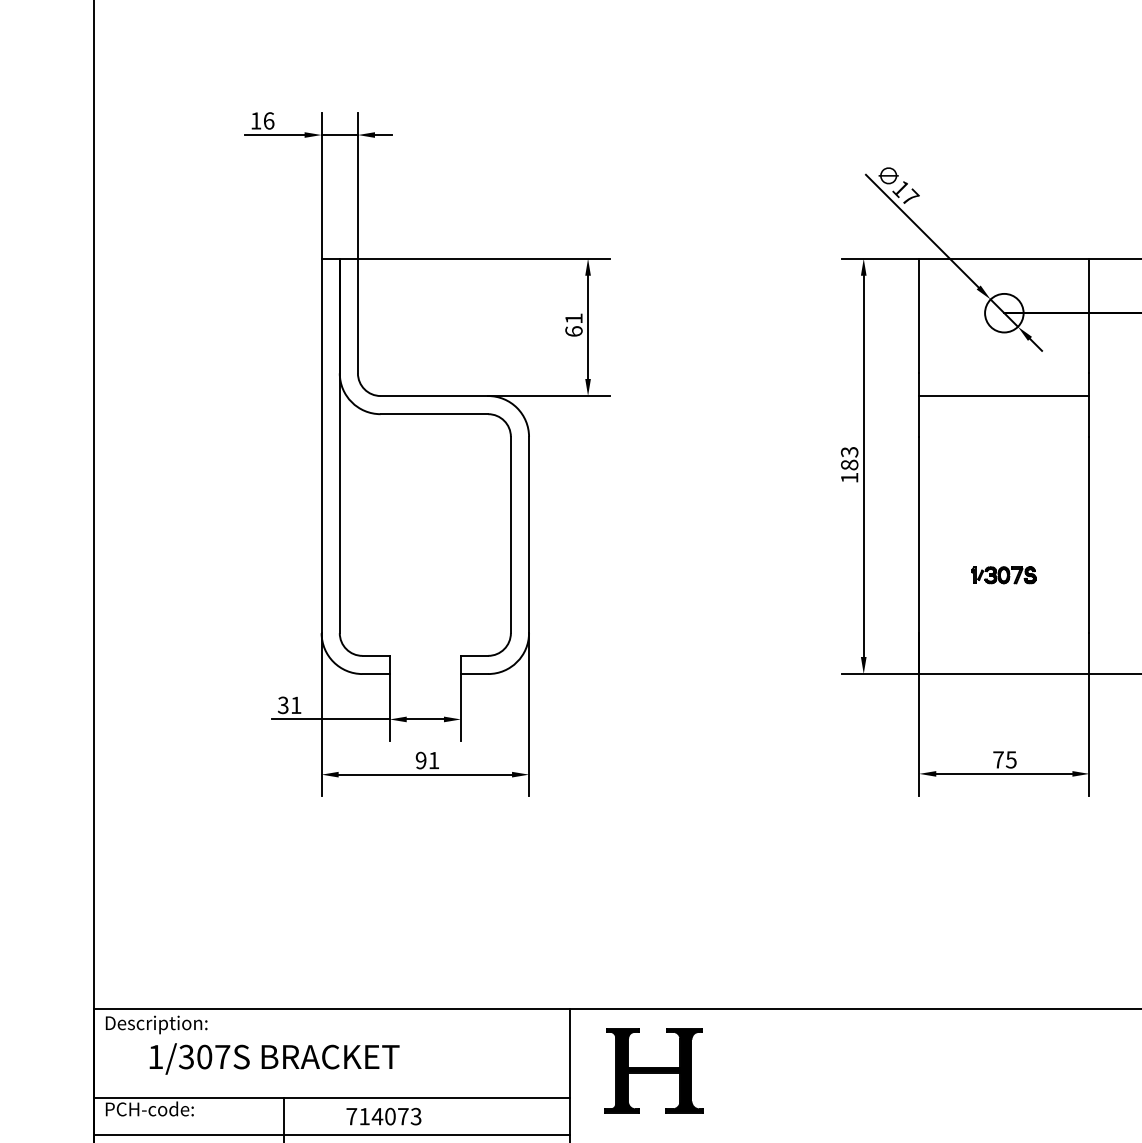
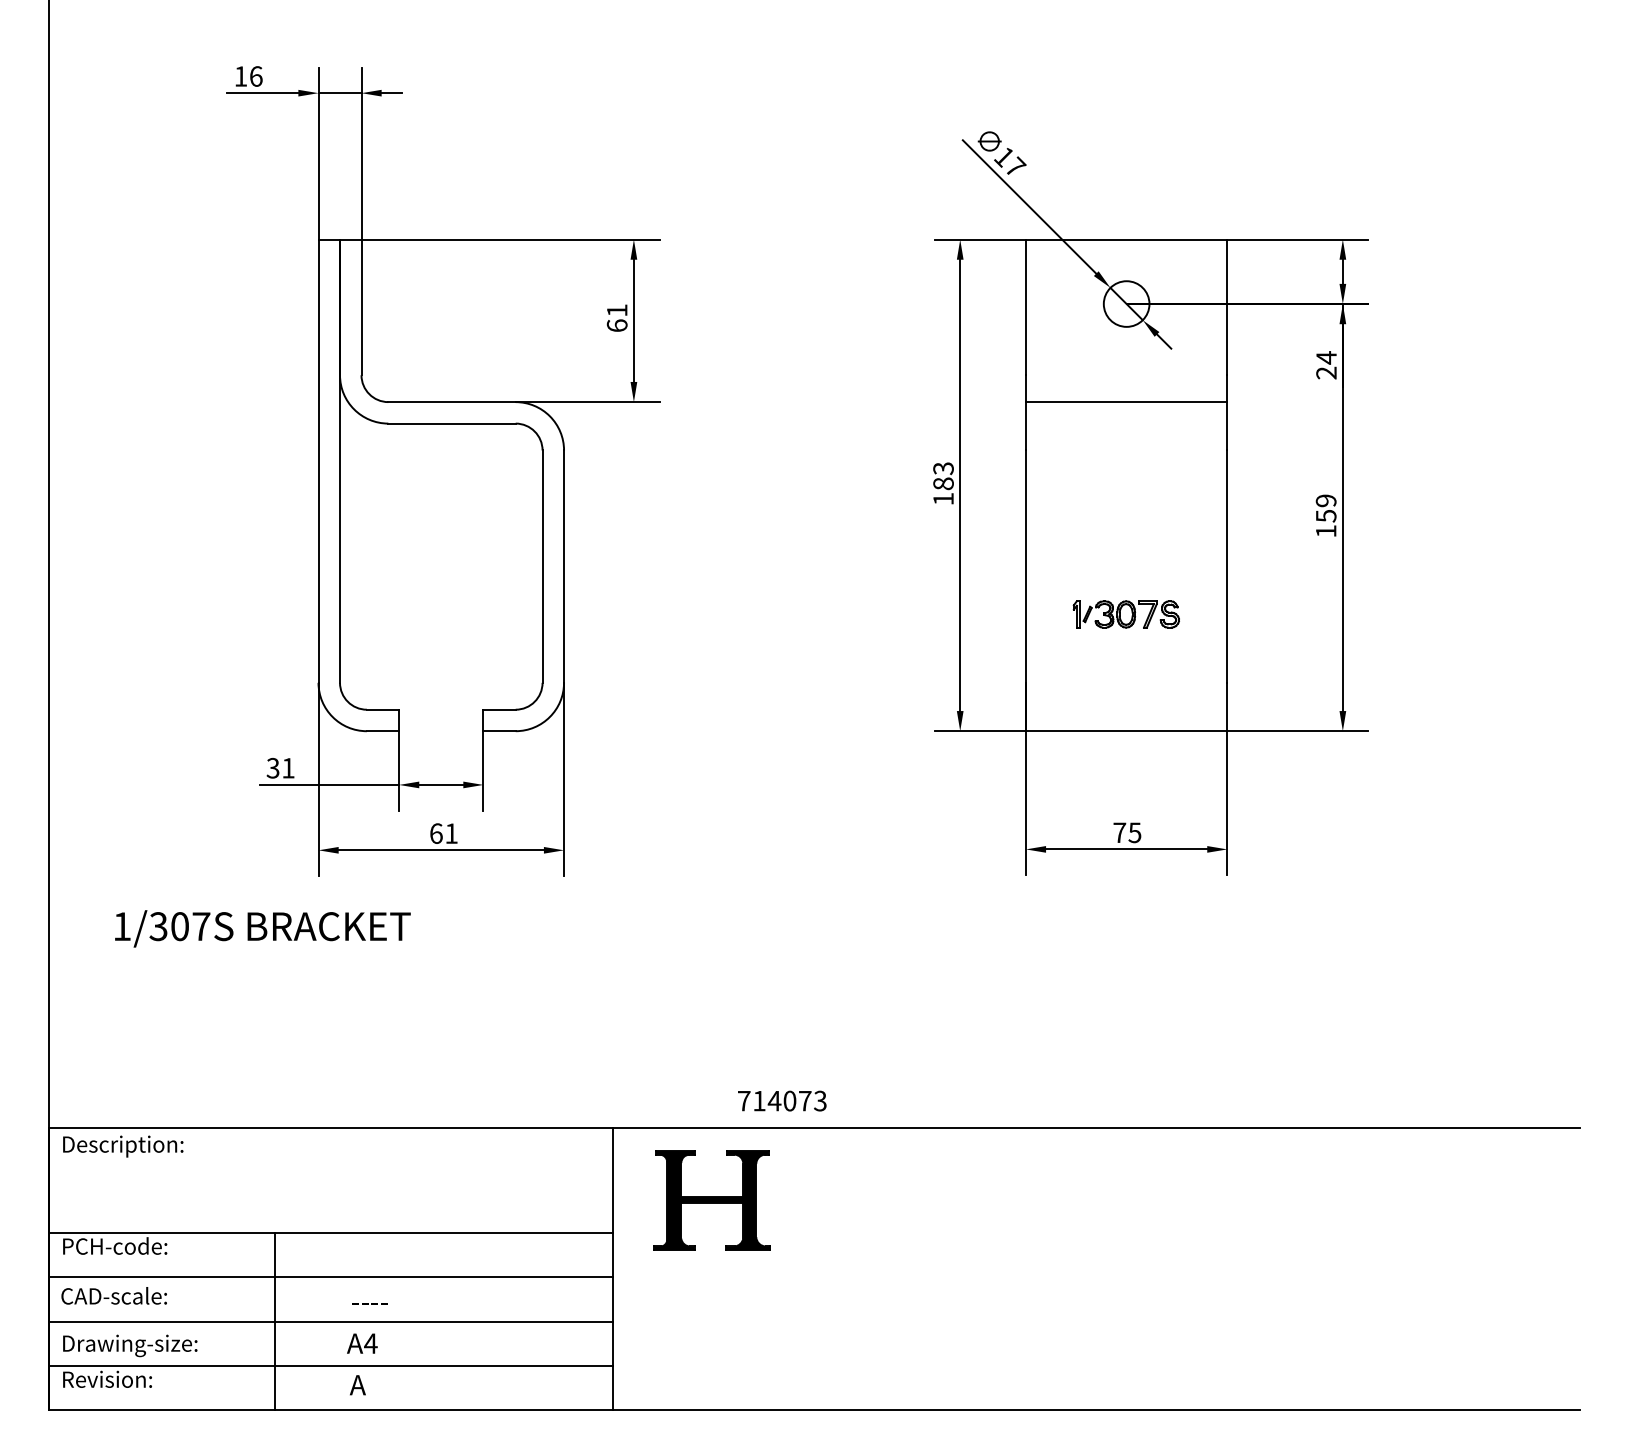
part: (1003, 574) -> (1125, 613), size x1.4
text: (421, 760) -> (436, 833), 91 -> 61
text: (274, 1058) -> (262, 928), moved
text: (384, 1116) -> (782, 1100), moved

